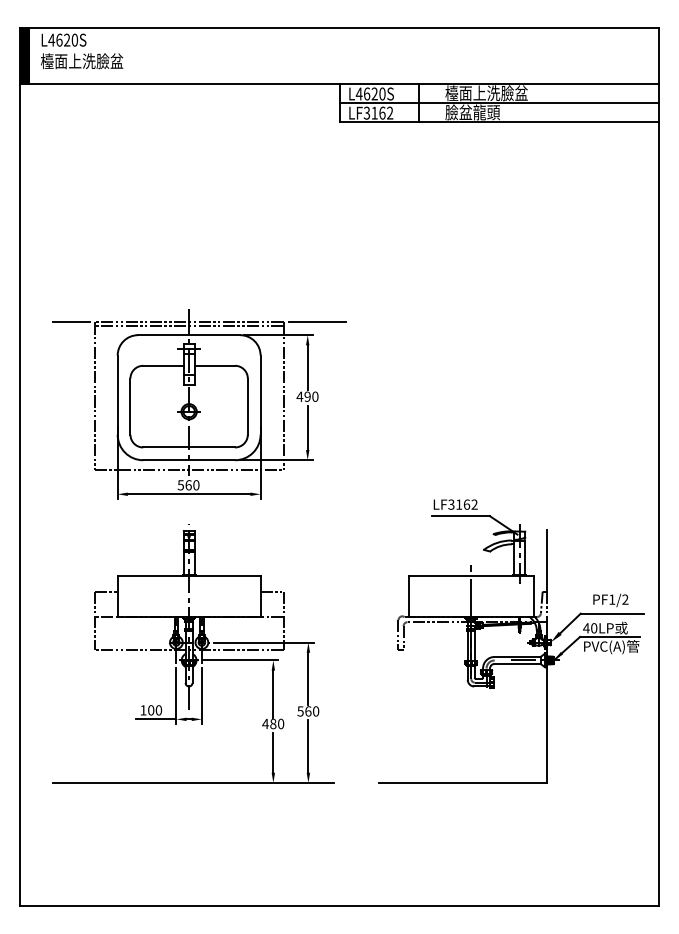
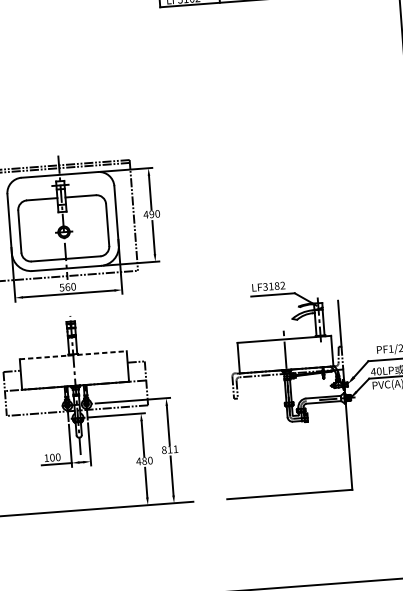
line: (316, 322) -> (154, 158), removed
text: (466, 504) -> (276, 285), LF3162 -> LF3182
line: (189, 576) -> (73, 355), solid -> dashed
text: (308, 711) -> (170, 449), 560 -> 811

